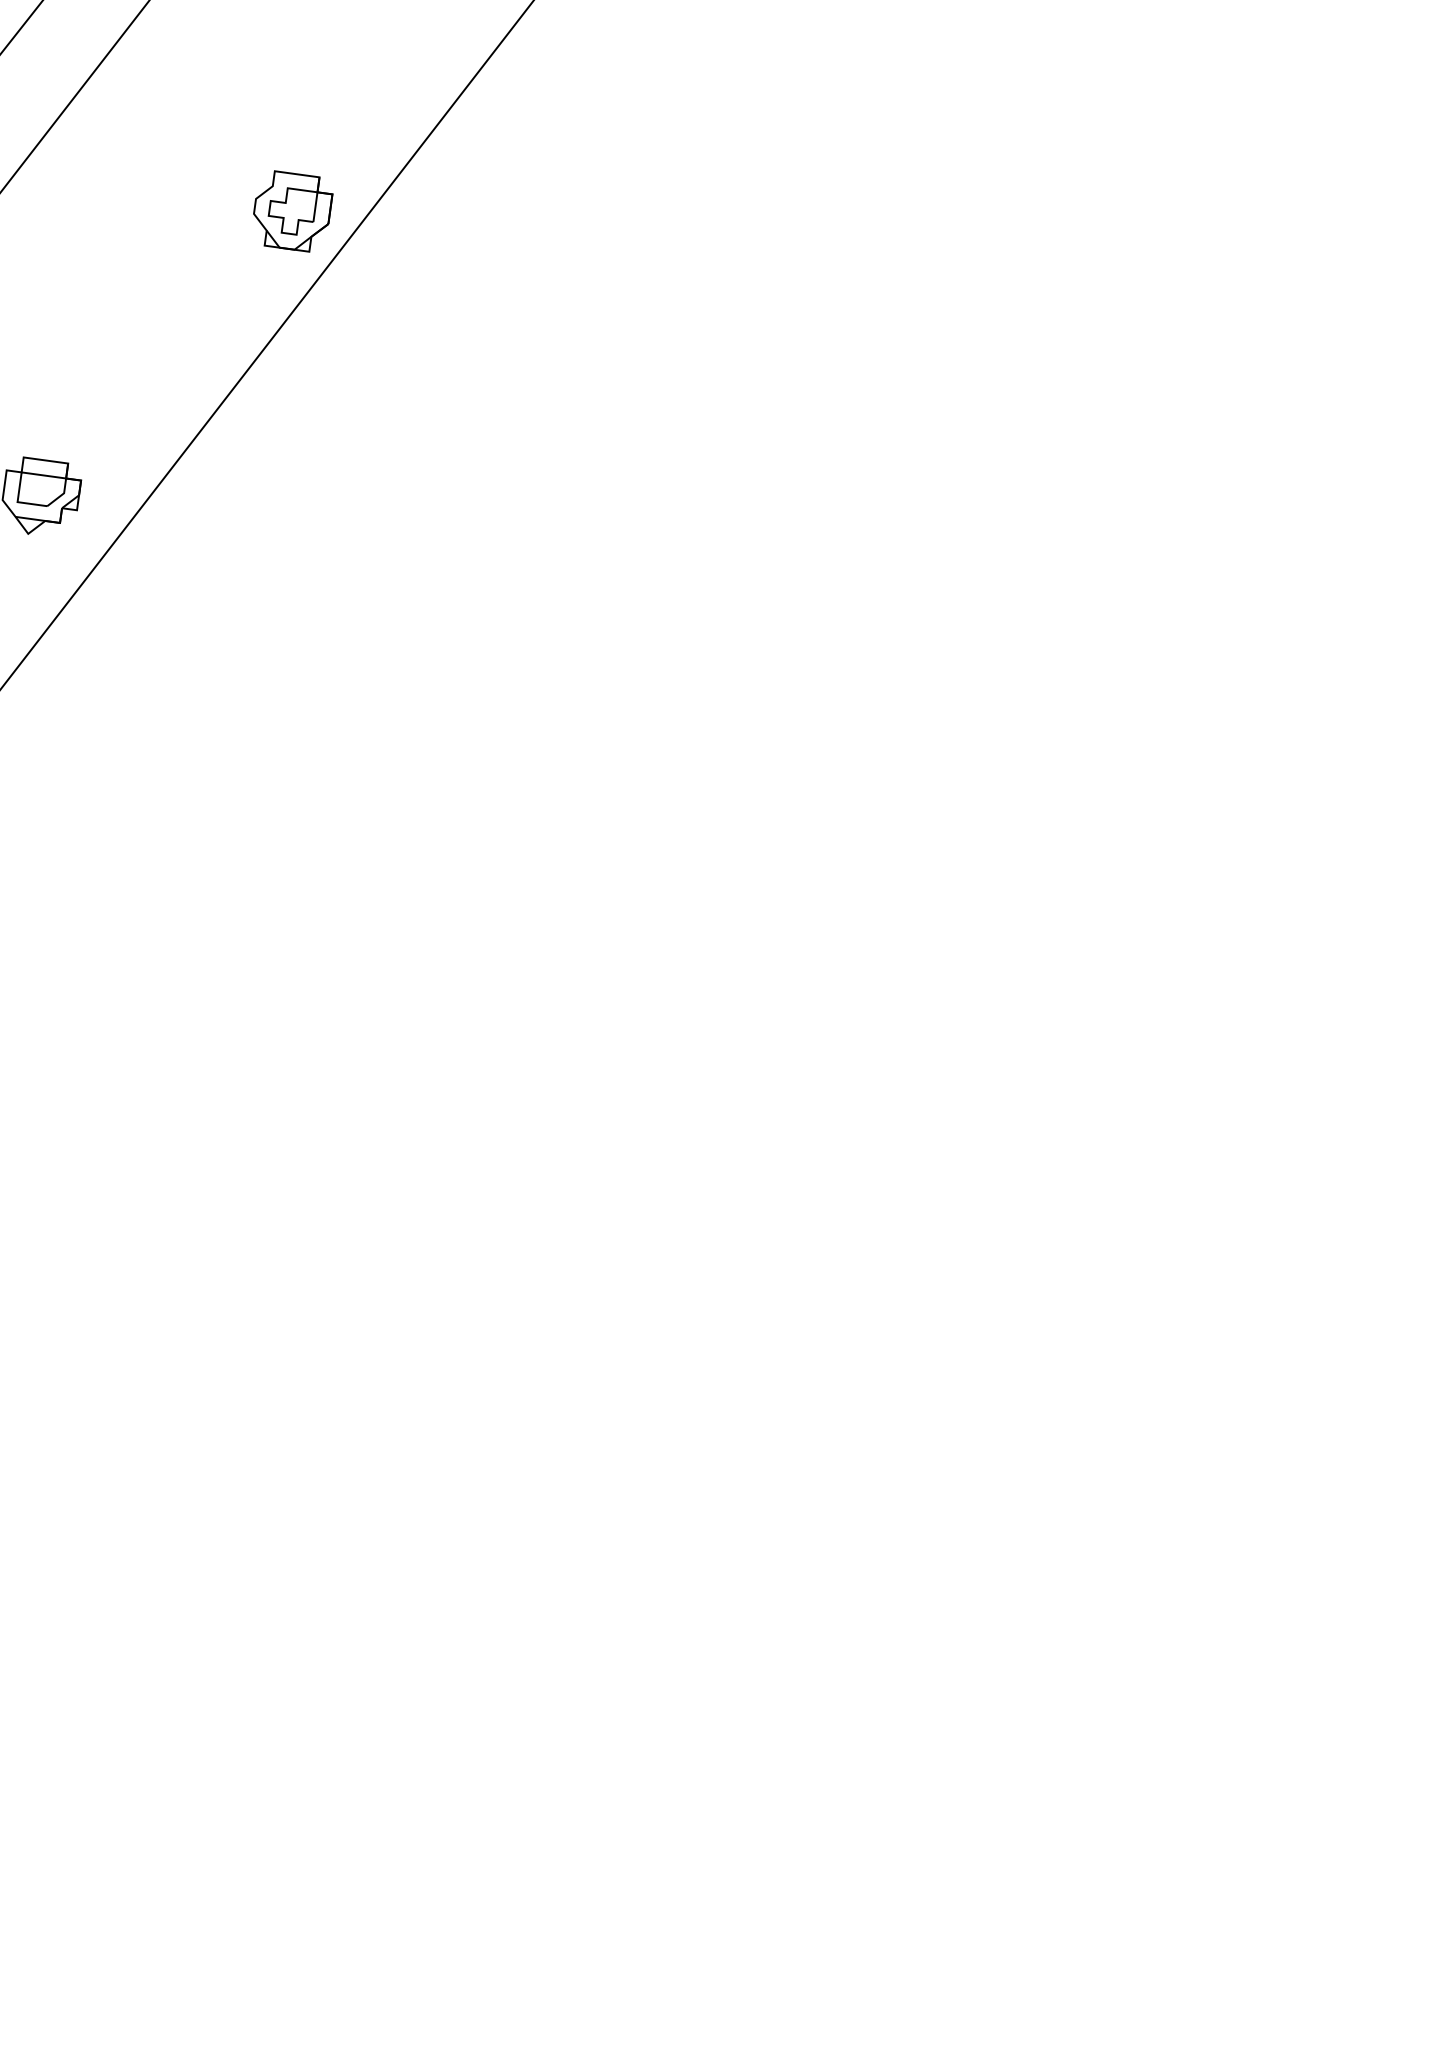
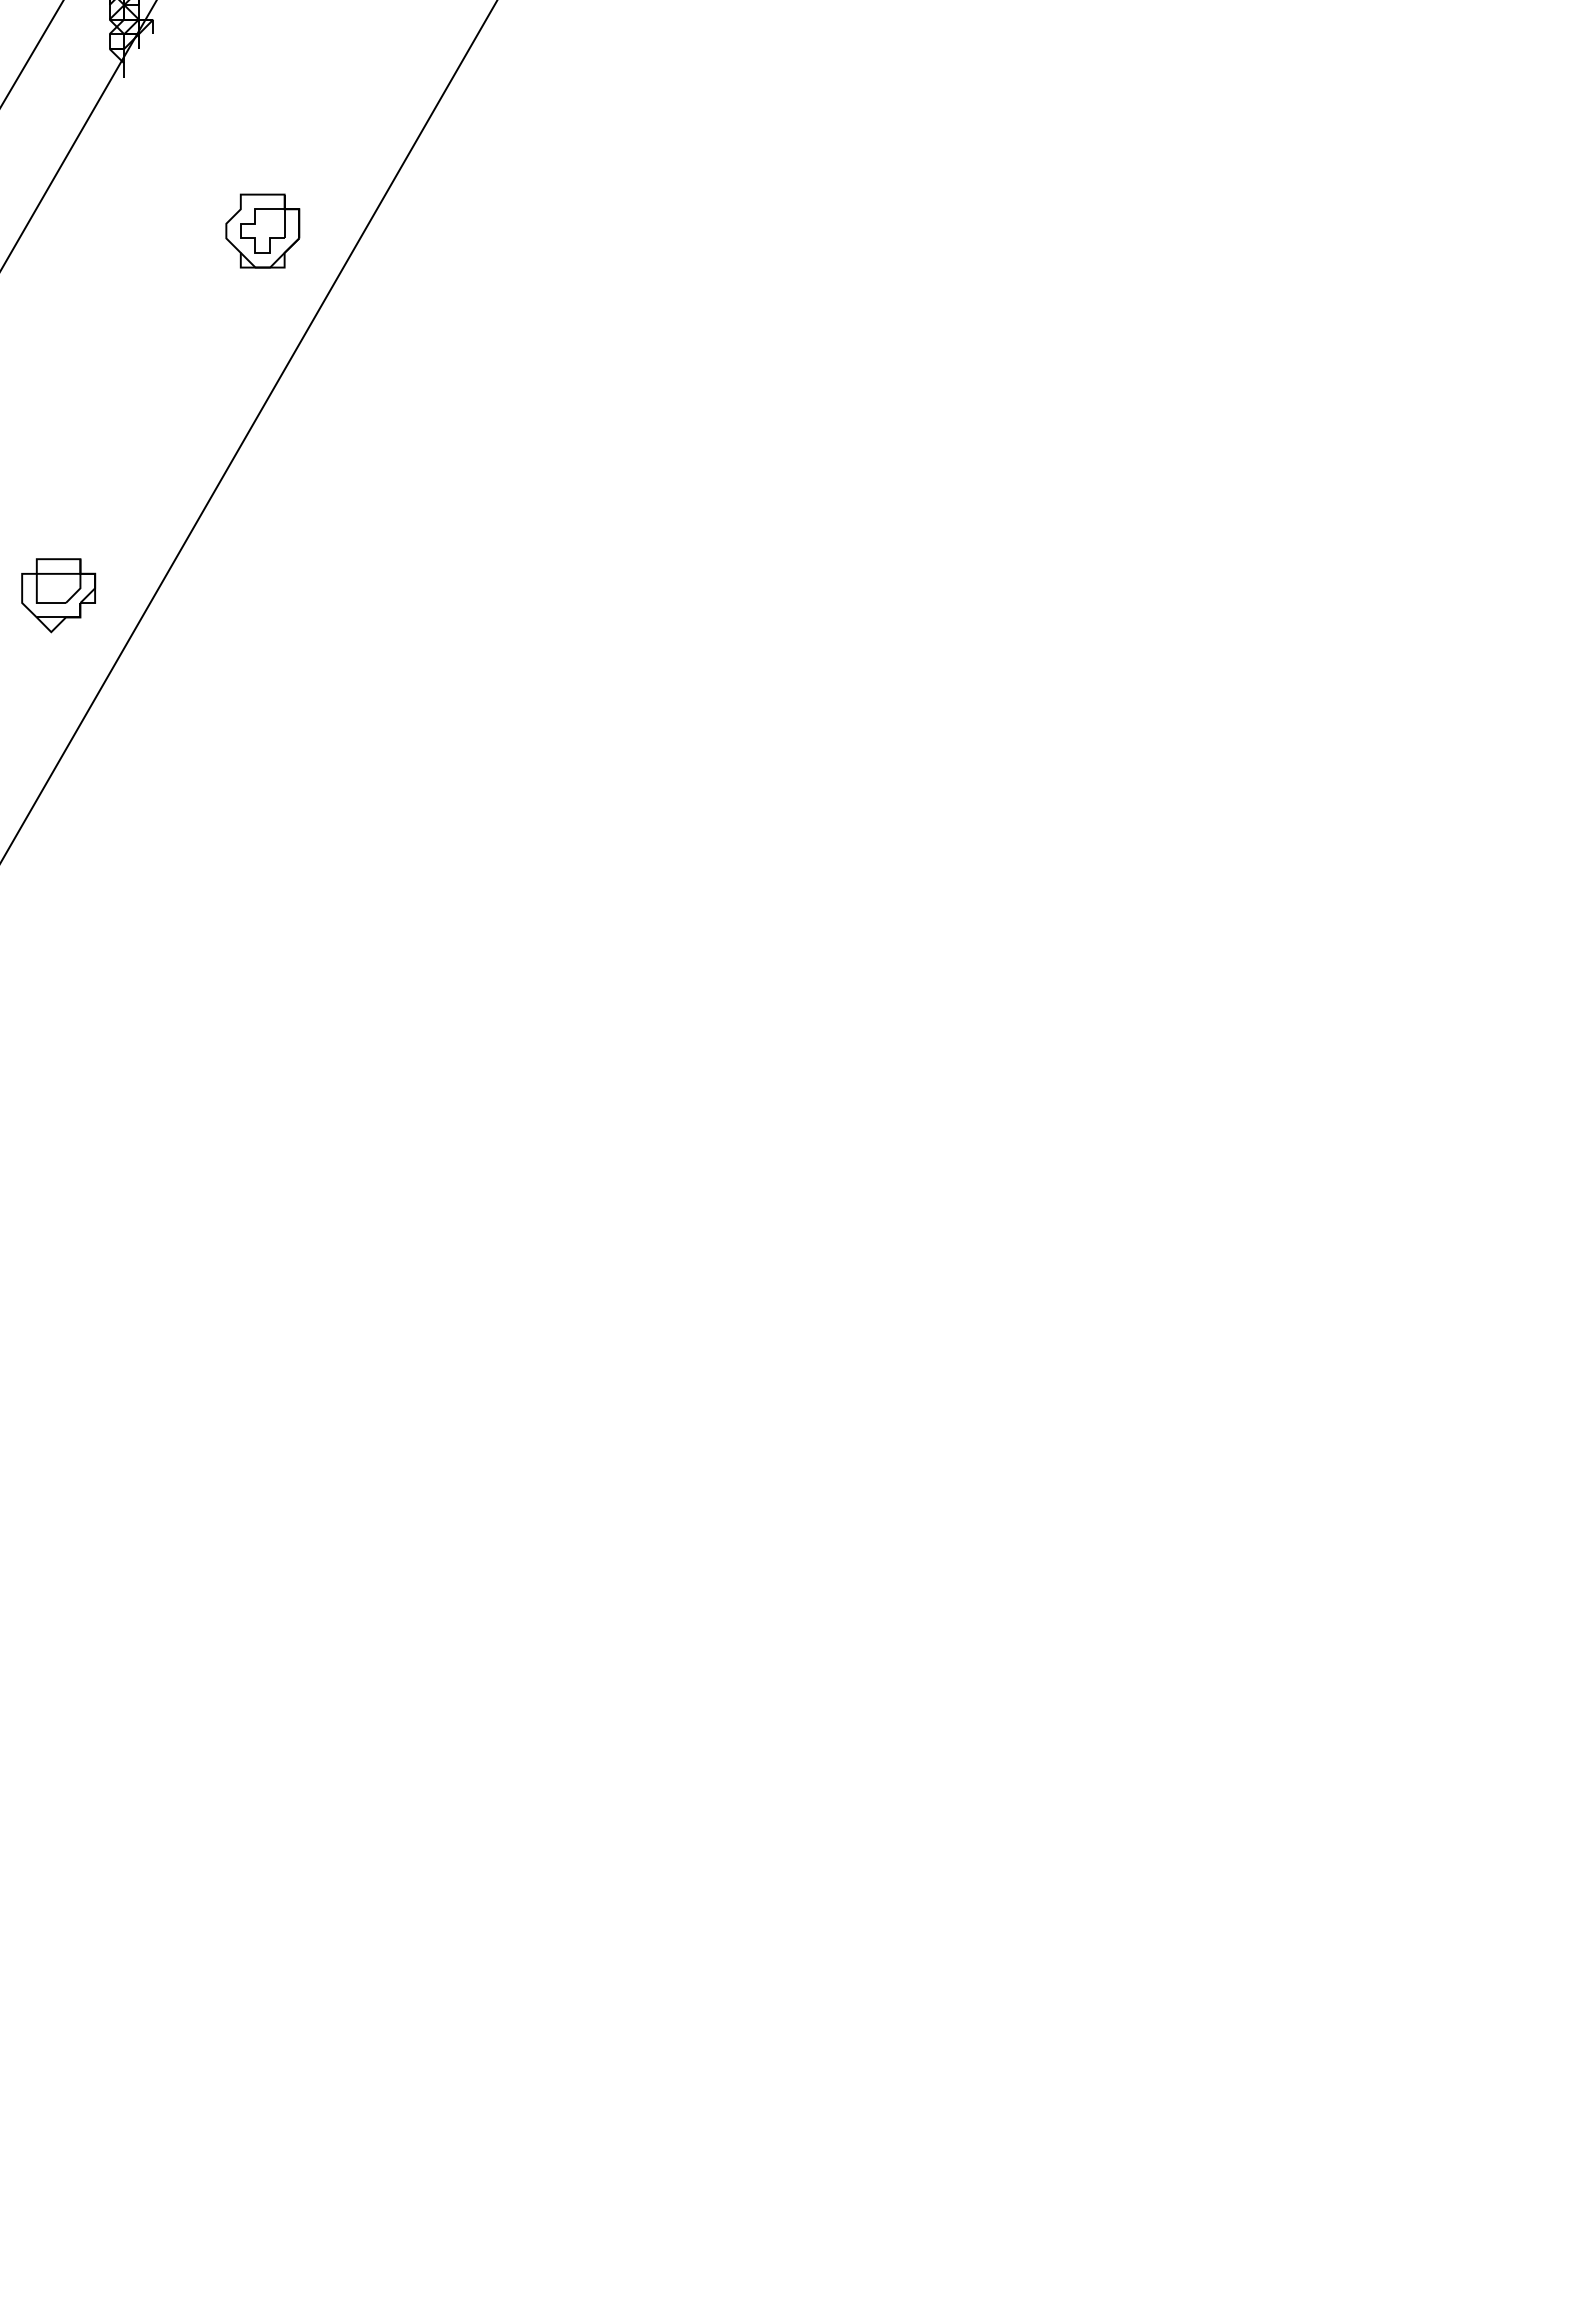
part: (291, 210) -> (262, 230), moved

